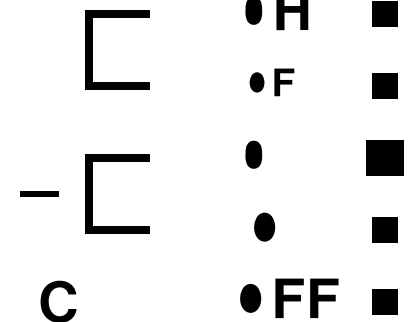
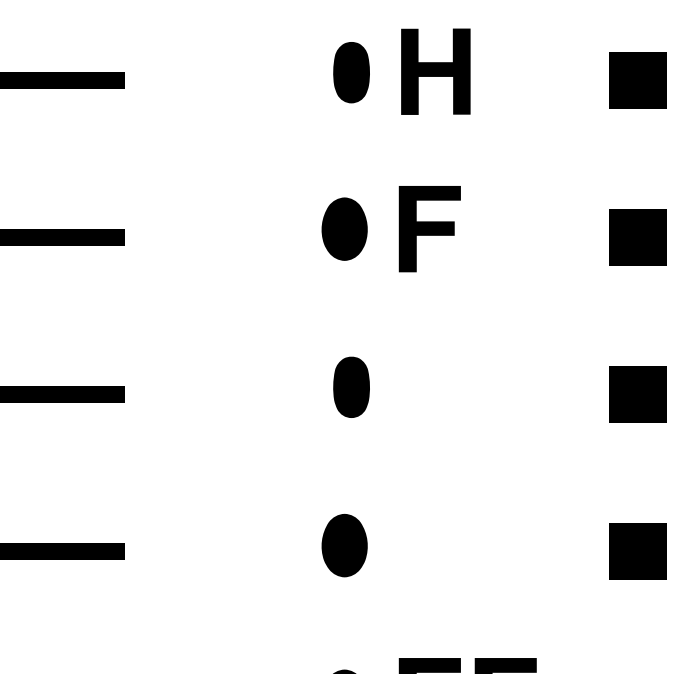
part: (271, 82) -> (390, 229), size x1.43
part: (384, 157) -> (637, 393), size x0.71
part: (264, 226) -> (344, 544), moved

